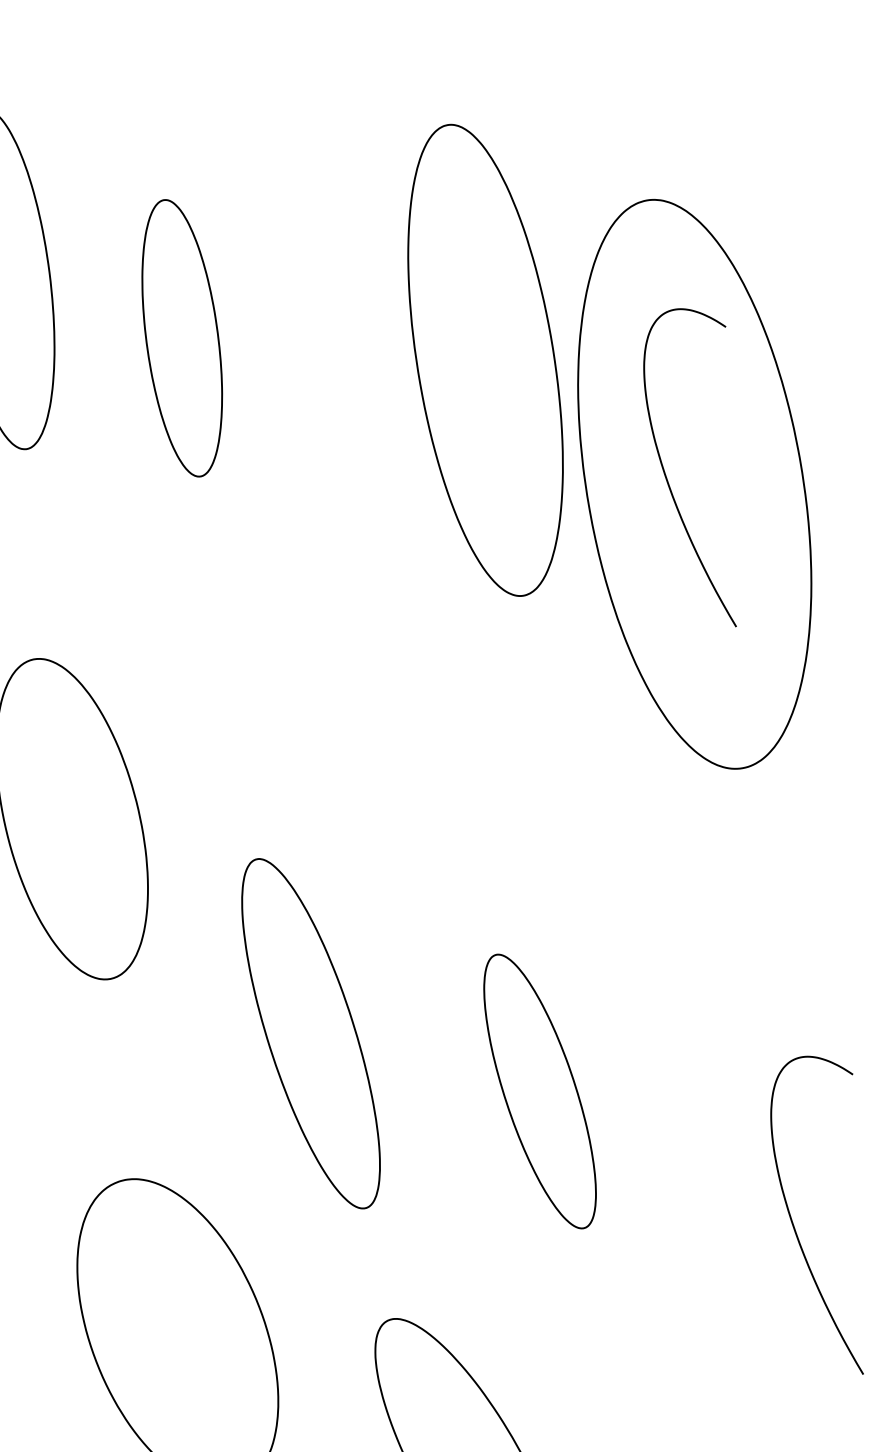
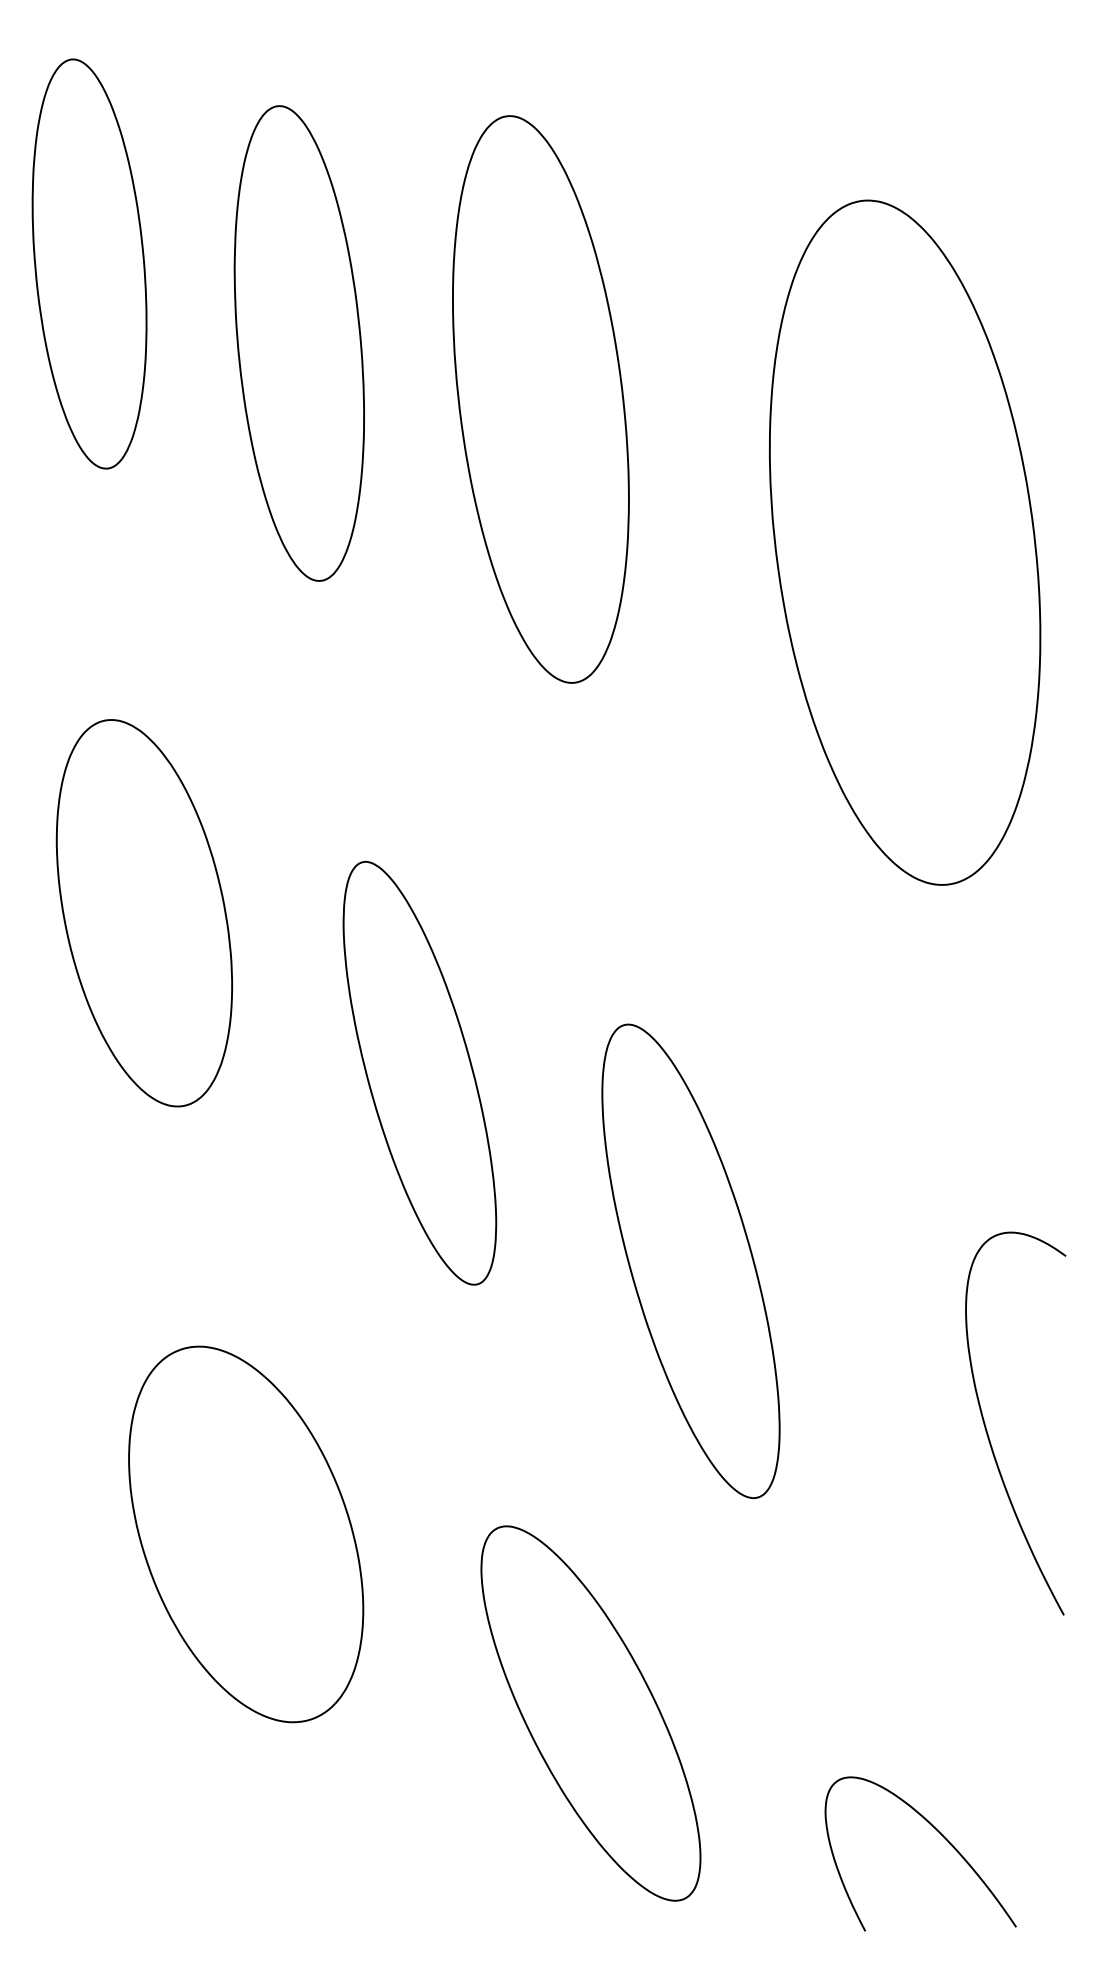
part: (181, 338) -> (298, 343), size x1.43
part: (485, 360) -> (540, 399), moved
curve: (667, 477) -> (872, 533), removed
part: (310, 1033) -> (419, 1073), moved
part: (539, 1091) -> (690, 1261), size x1.43

